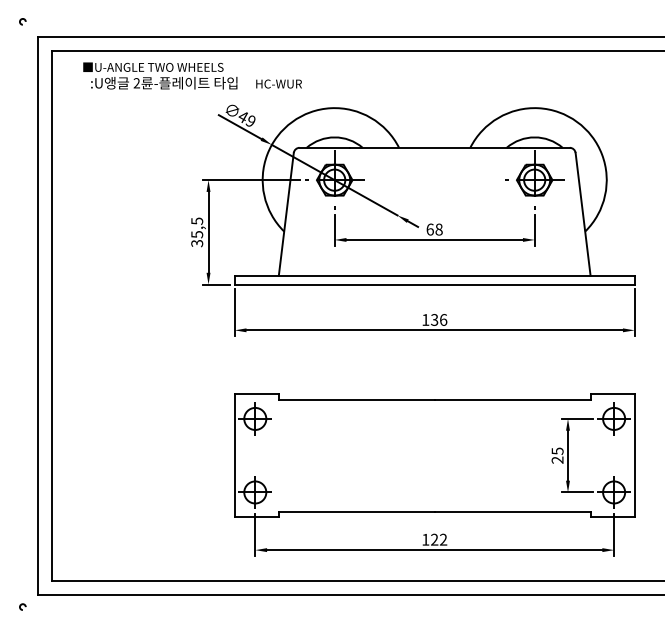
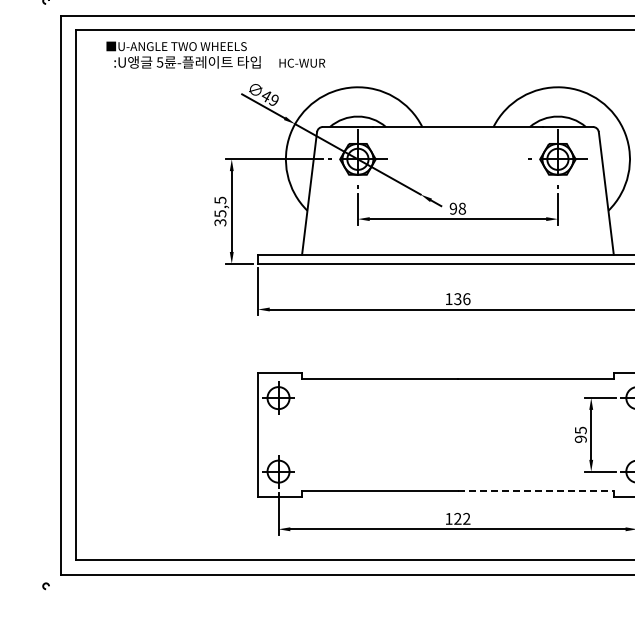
text: (136, 83) -> (159, 62), 2 -> 5
text: (429, 229) -> (452, 208), 68 -> 98
text: (557, 459) -> (580, 438), 25 -> 95
line: (512, 511) -> (535, 490), solid -> dashed

